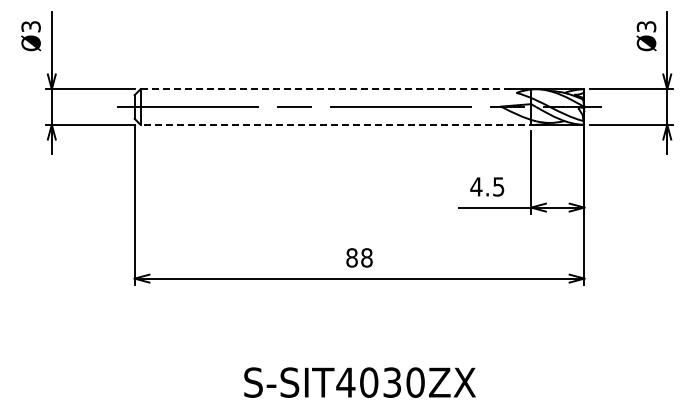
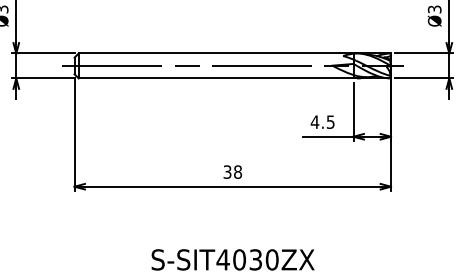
line: (327, 89) -> (210, 53), dashed -> solid
line: (338, 124) -> (217, 78), dashed -> solid
text: (351, 257) -> (227, 171), 88 -> 38

